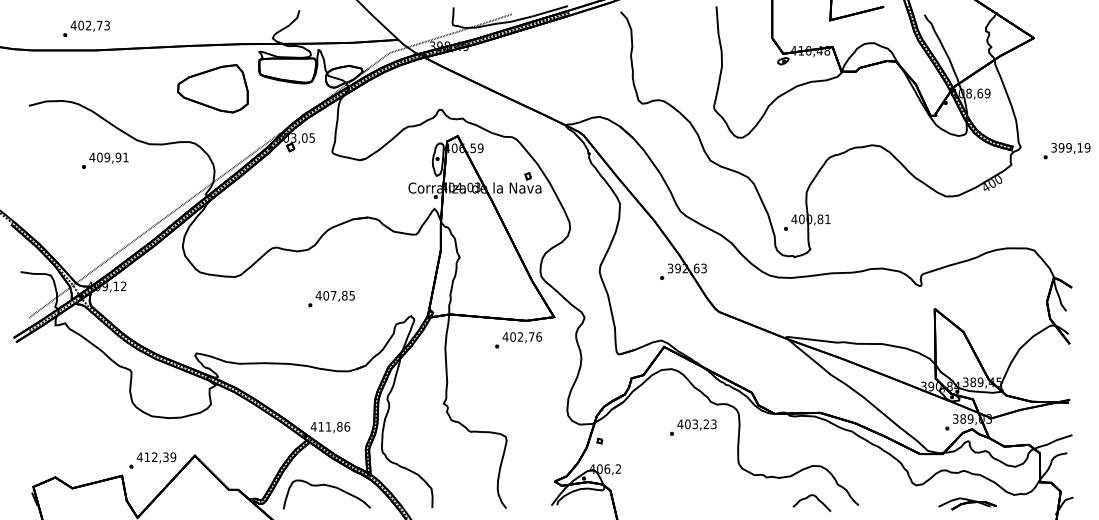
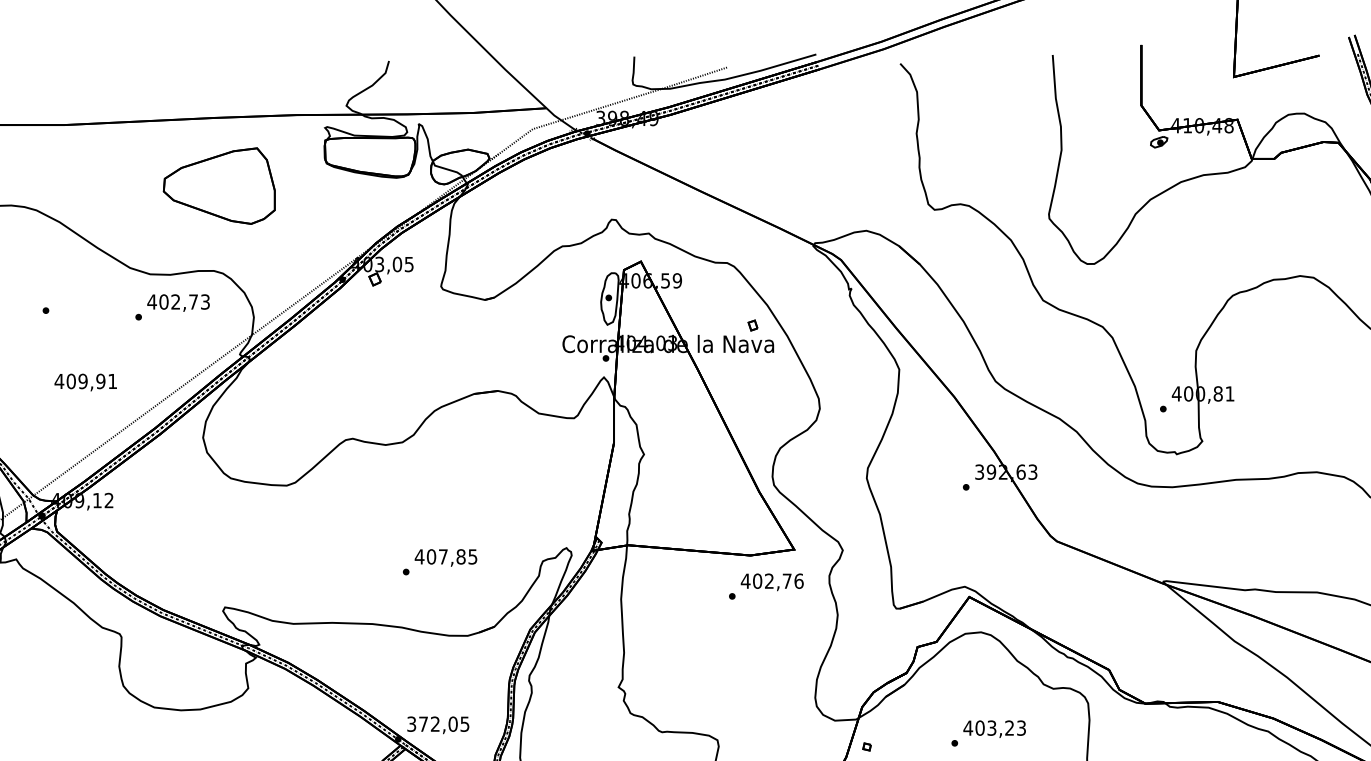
text: (86, 28) -> (172, 306), moved
part: (212, 88) -> (218, 185), moved
text: (108, 157) -> (84, 381), moved
text: (331, 298) -> (439, 561), moved
text: (518, 340) -> (766, 586), moved
text: (330, 426) -> (438, 723), 411,86 -> 372,05
text: (693, 427) -> (989, 733), moved

